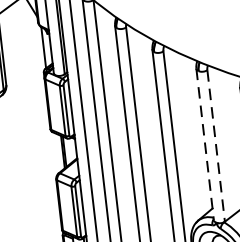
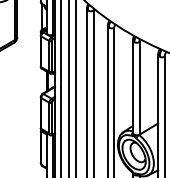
line: (206, 145) -> (133, 87), dashed -> solid
line: (216, 146) -> (139, 88), dashed -> solid

